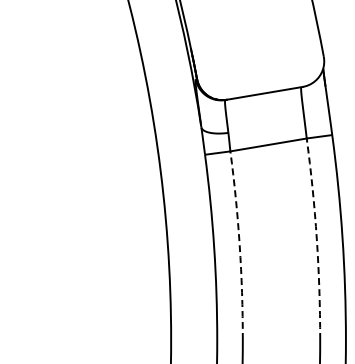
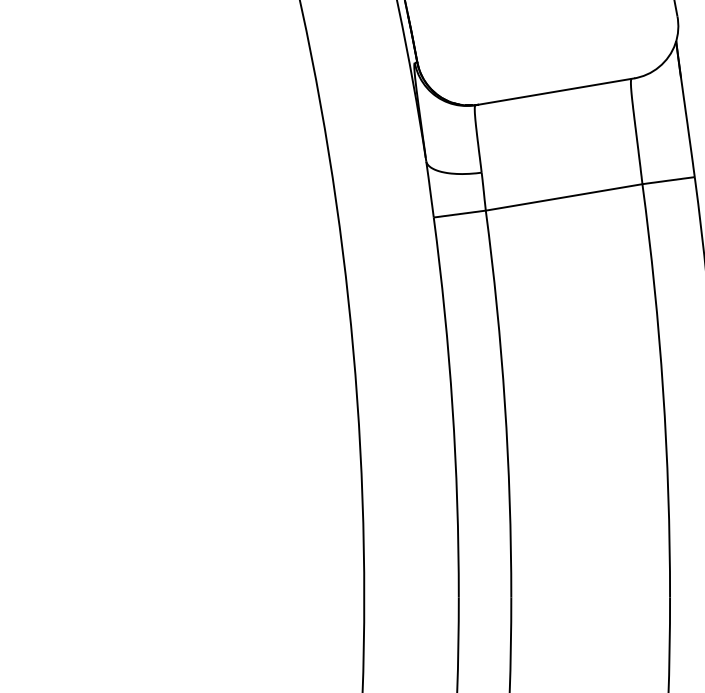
arc: (316, 239) -> (662, 391), dashed -> solid
arc: (239, 245) -> (504, 403), dashed -> solid

